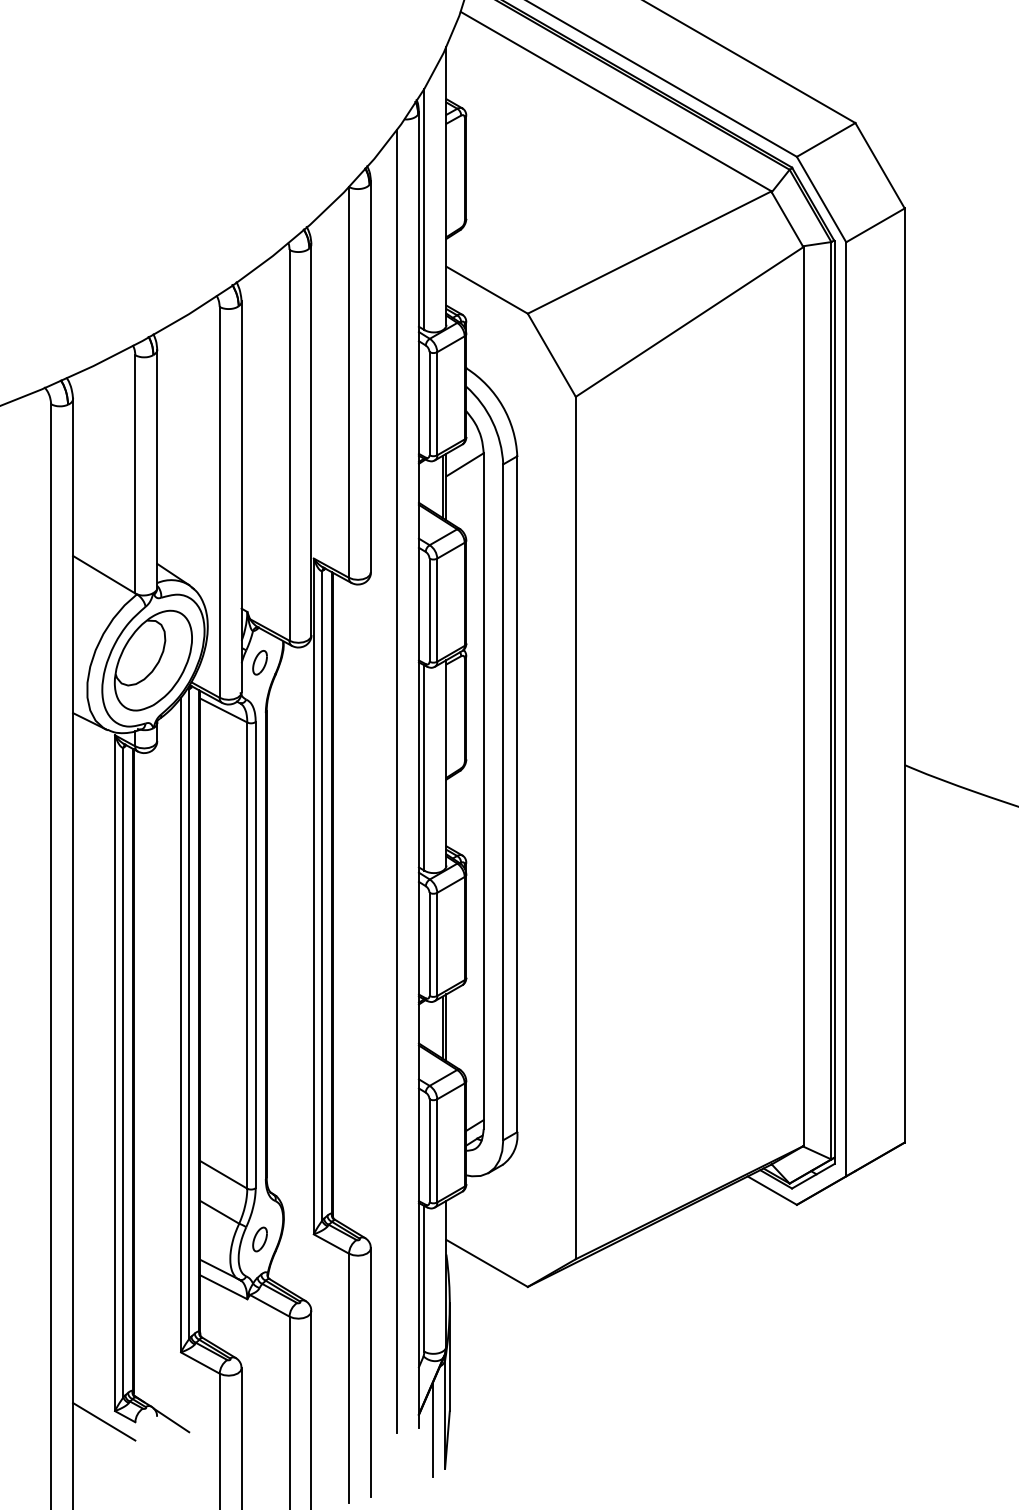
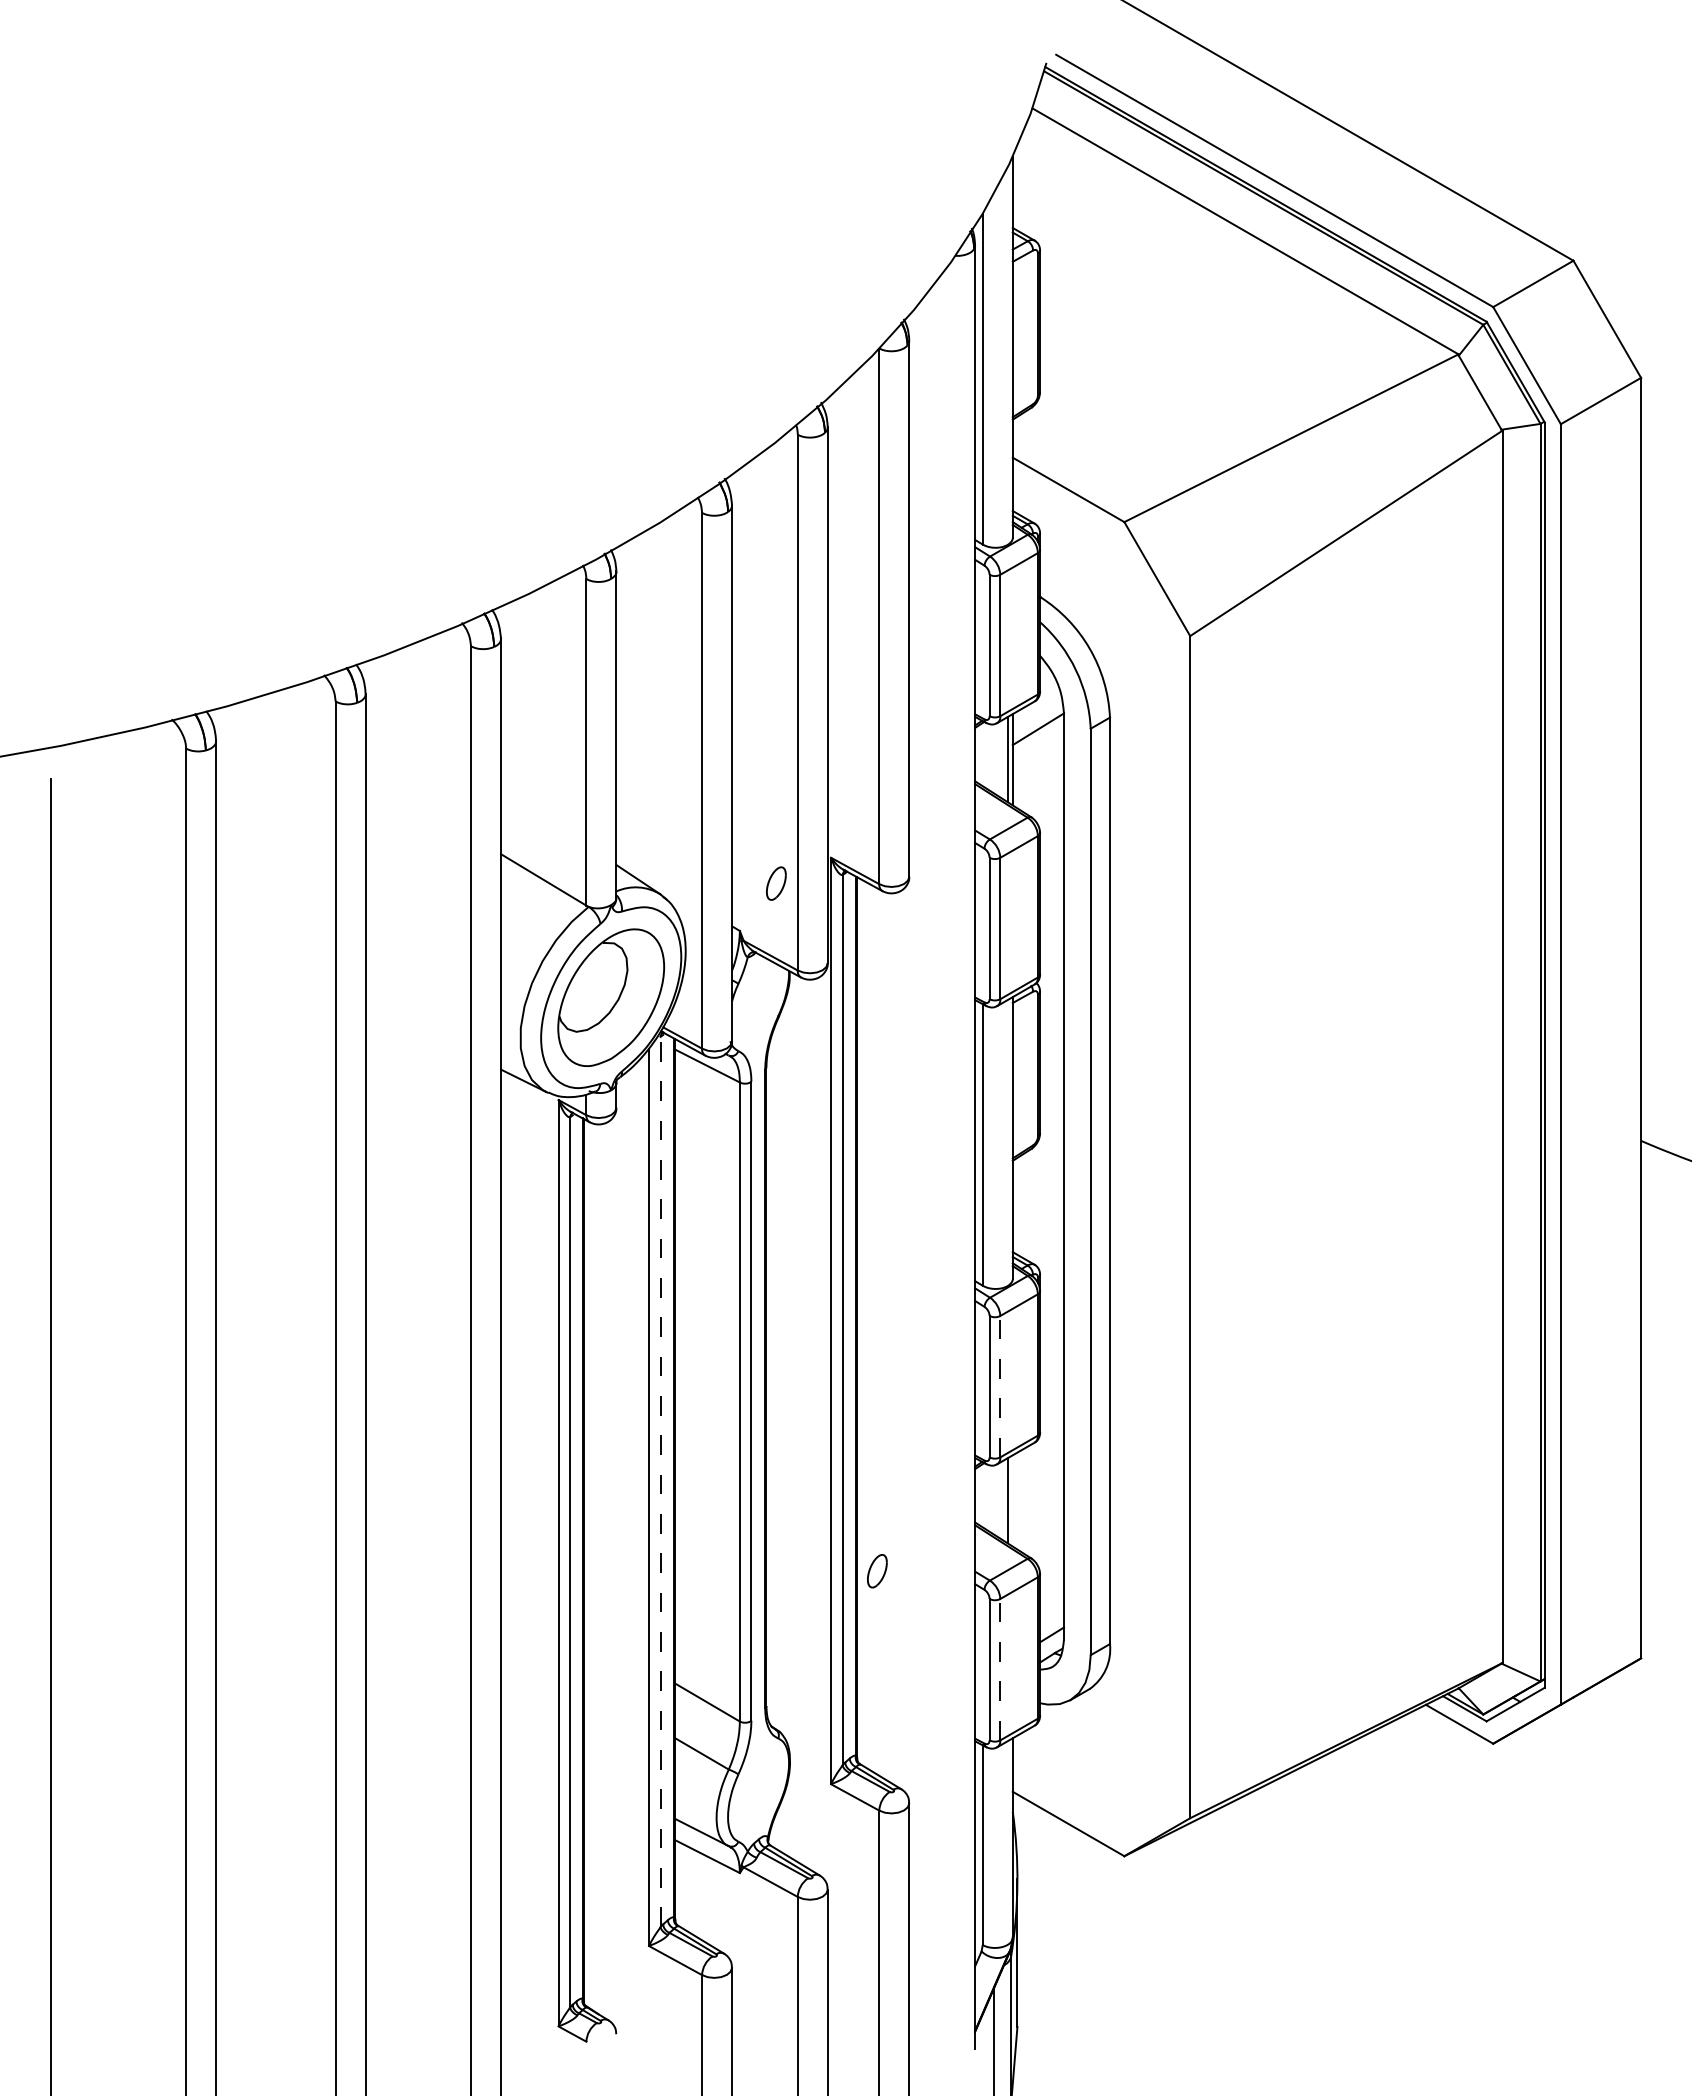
part: (260, 662) -> (776, 883), moved
line: (397, 781) -> (945, 1163), removed
line: (437, 944) -> (1000, 1386), solid -> dashed
line: (189, 1013) -> (660, 1481), solid -> dashed
line: (446, 1027) -> (1012, 1500), removed
line: (437, 1150) -> (1000, 1669), solid -> dashed
part: (260, 1239) -> (877, 1571), moved
line: (171, 1419) -> (635, 2038), removed
line: (104, 1421) -> (543, 2040), removed

